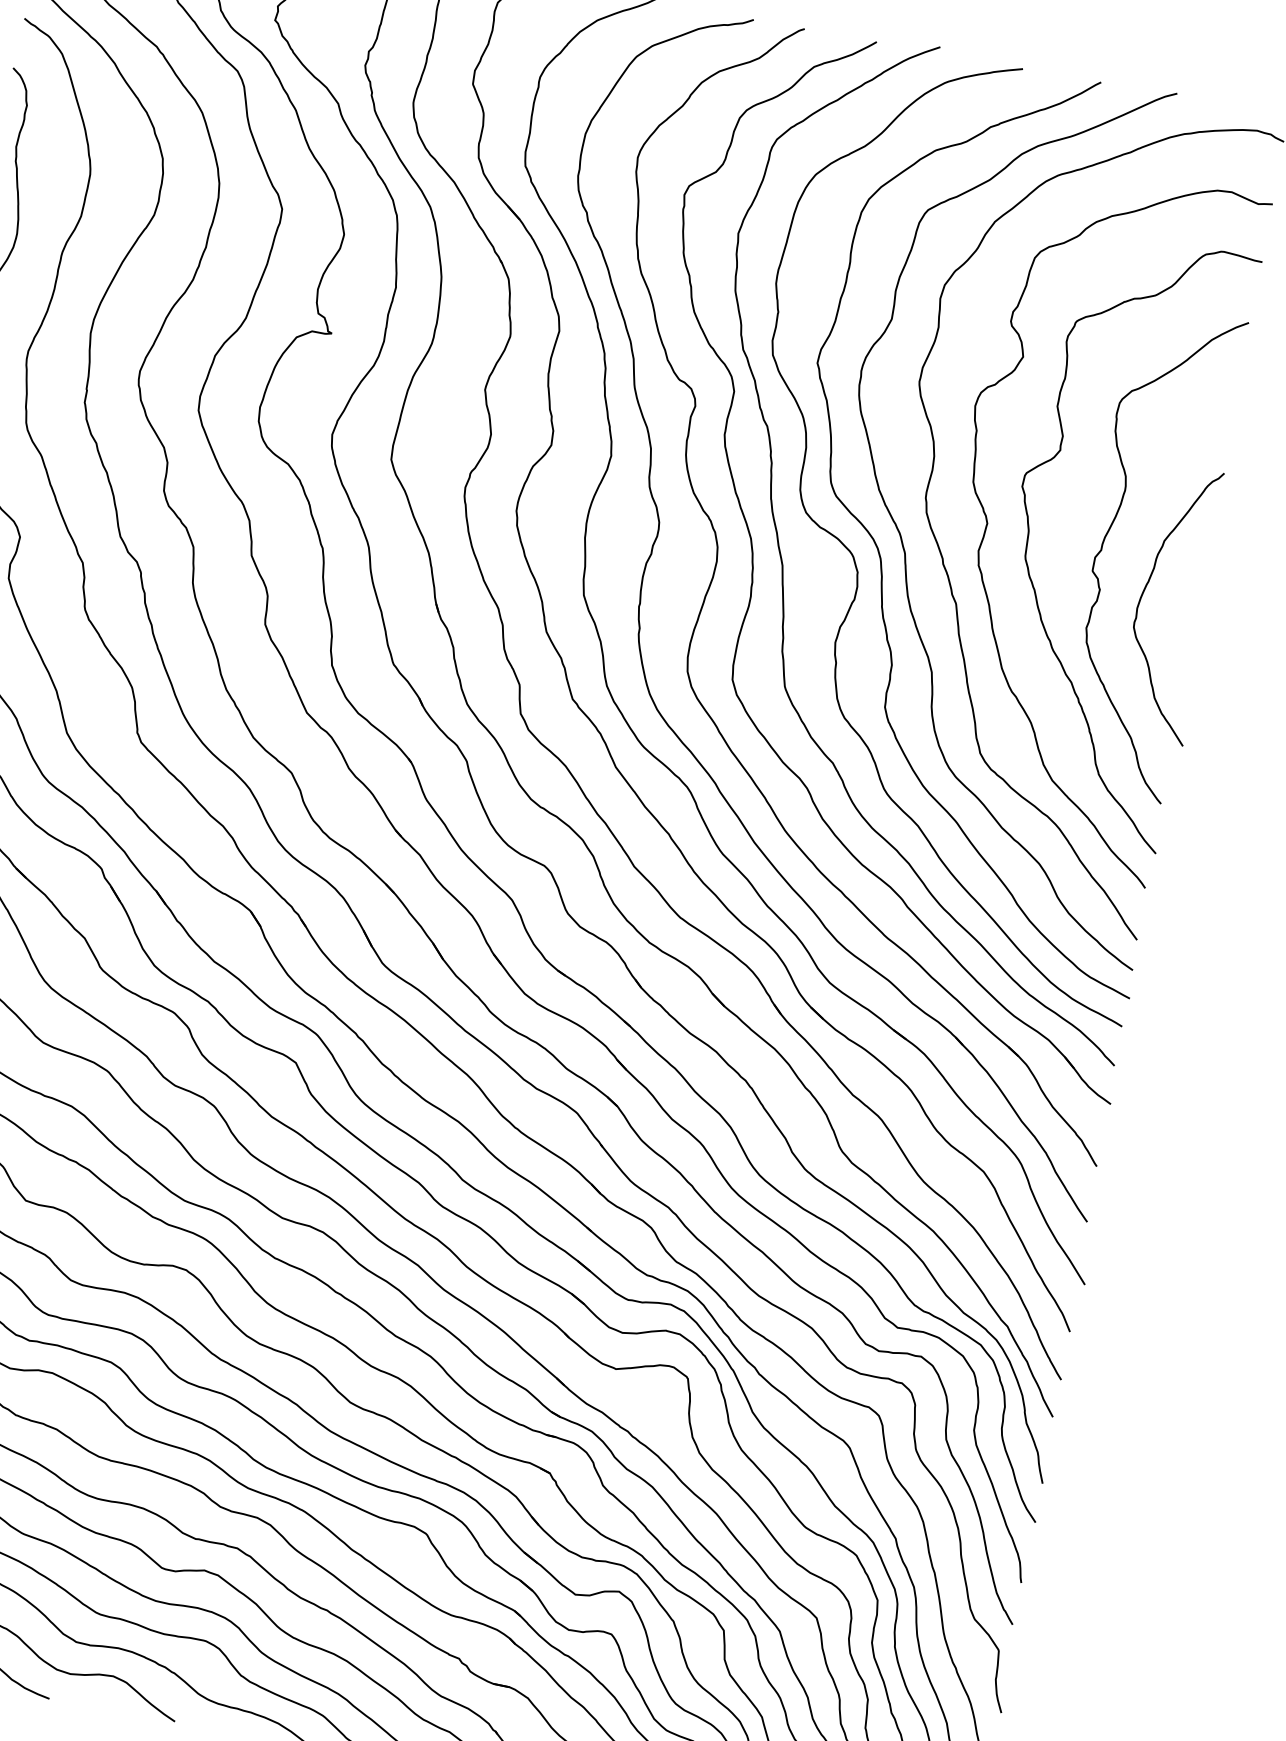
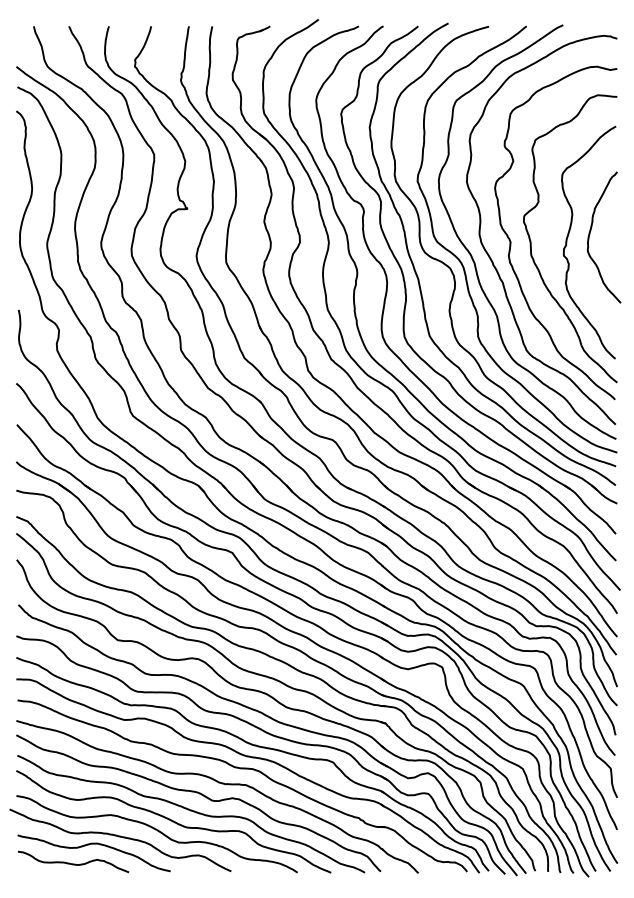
curve: (1145, 592) -> (590, 234), moved

